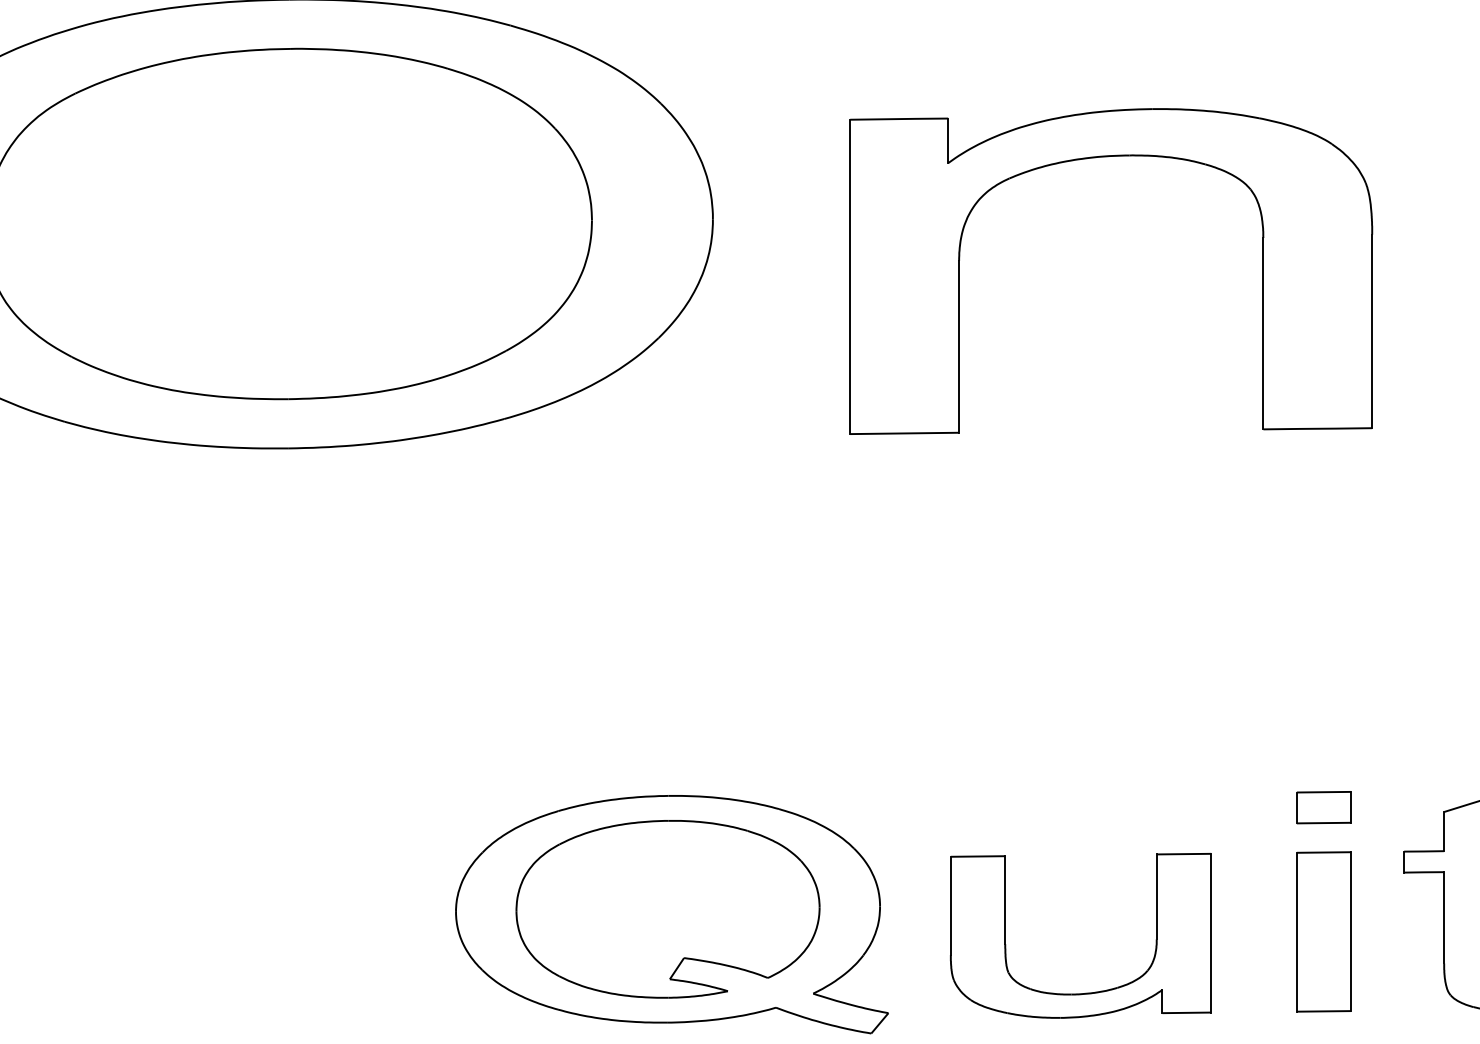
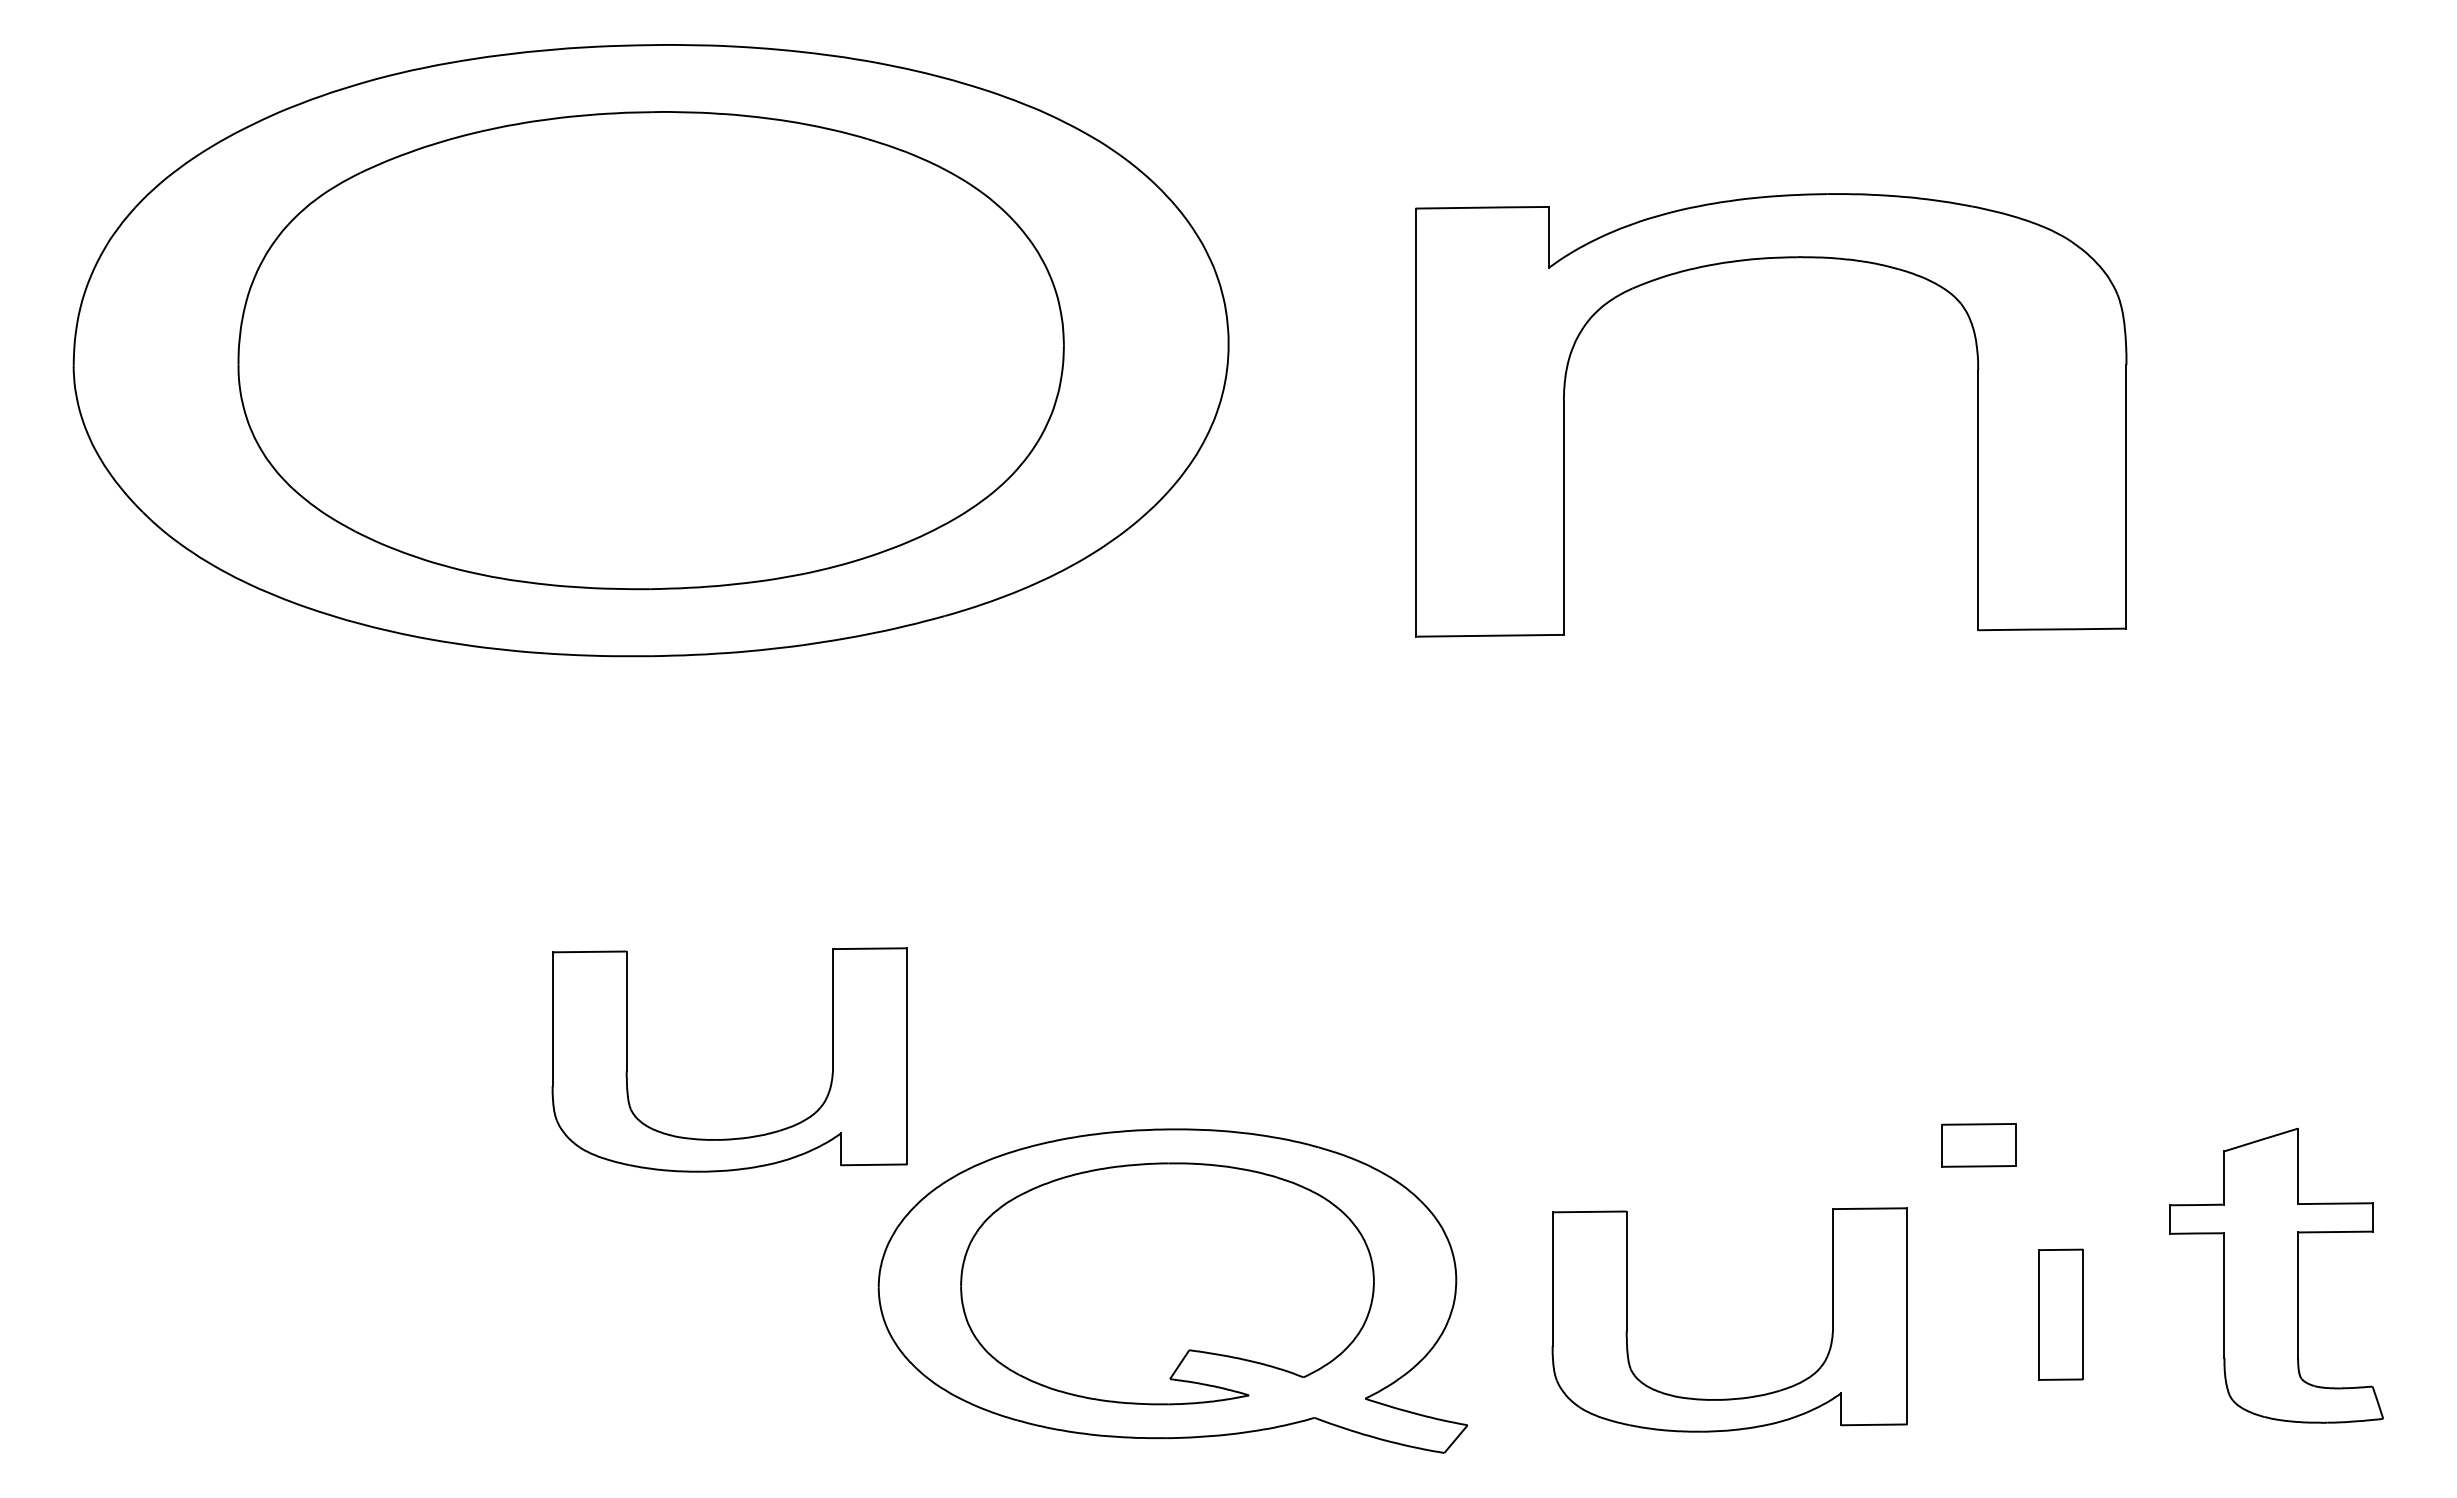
part: (352, 801) -> (737, 1137), added
part: (1323, 807) -> (1978, 1145), moved
part: (1323, 931) -> (2060, 1314), size x0.6

